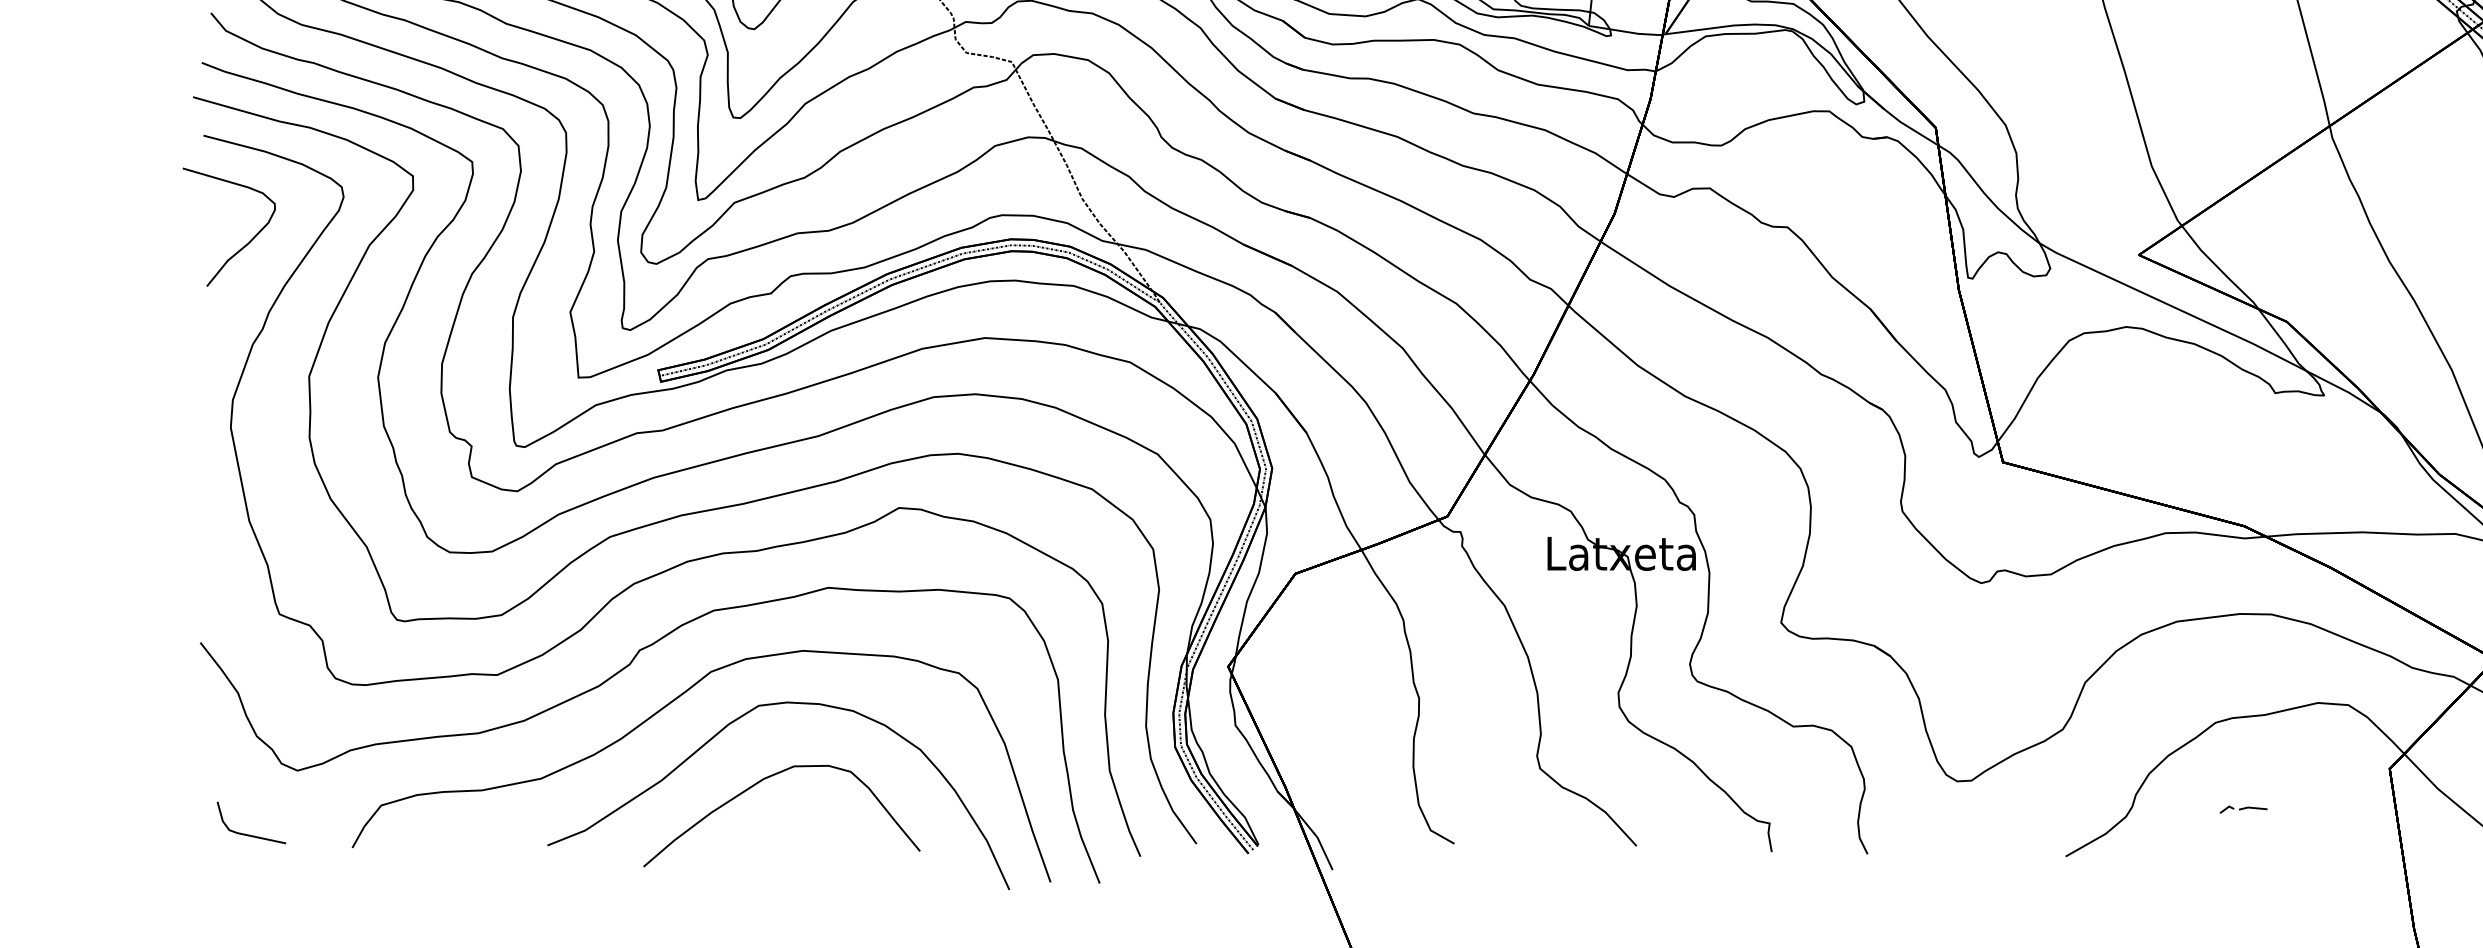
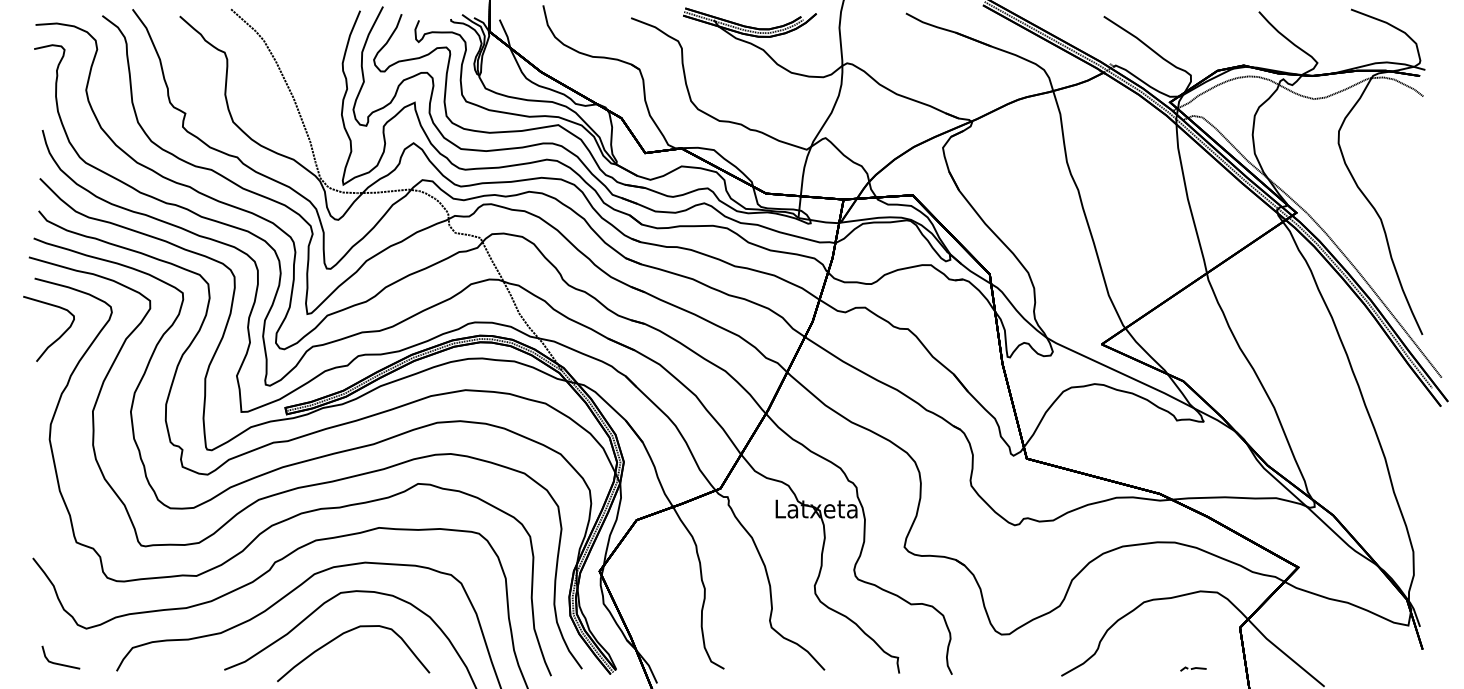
part: (2243, 808) -> (1193, 668), moved

